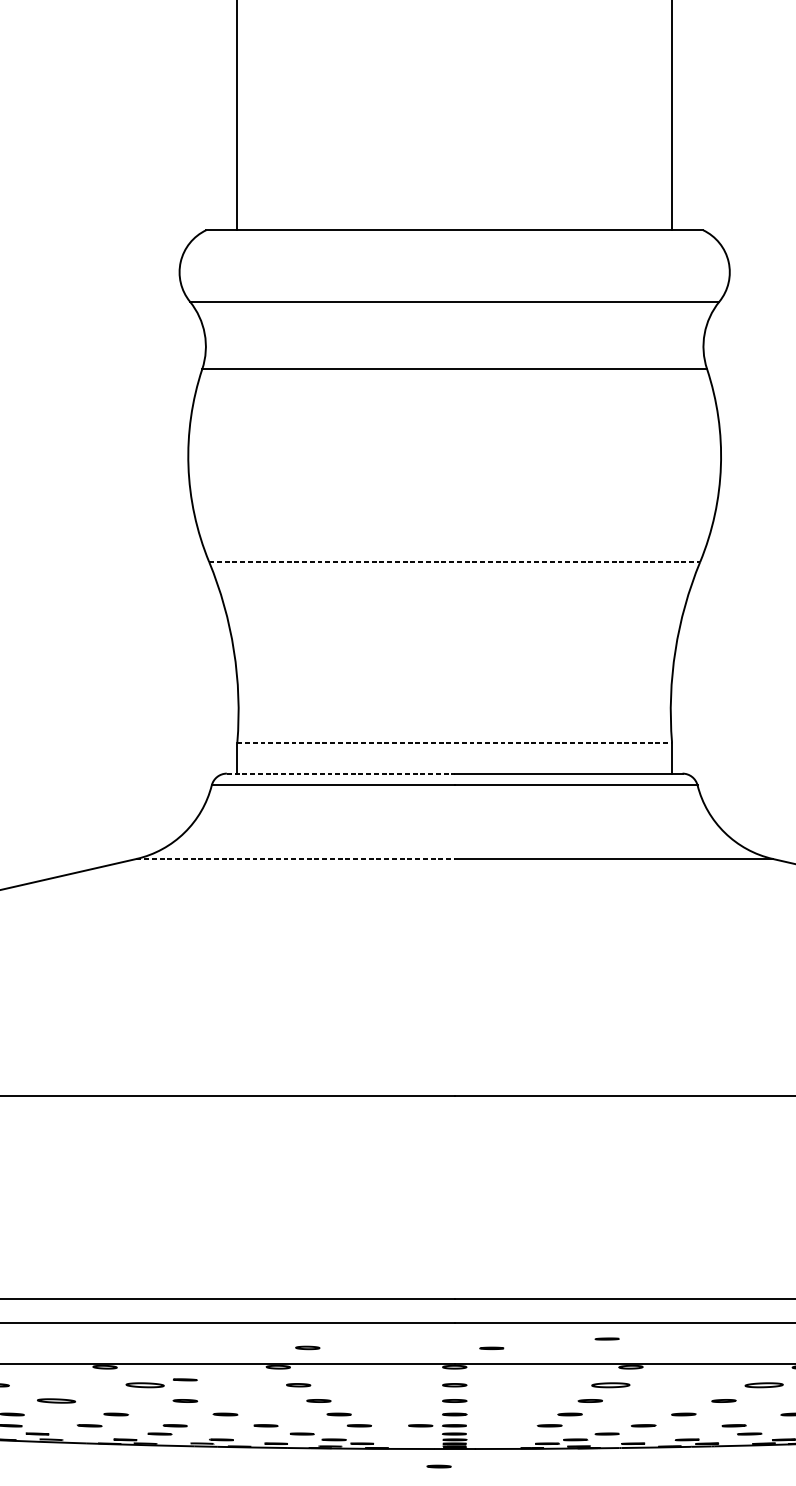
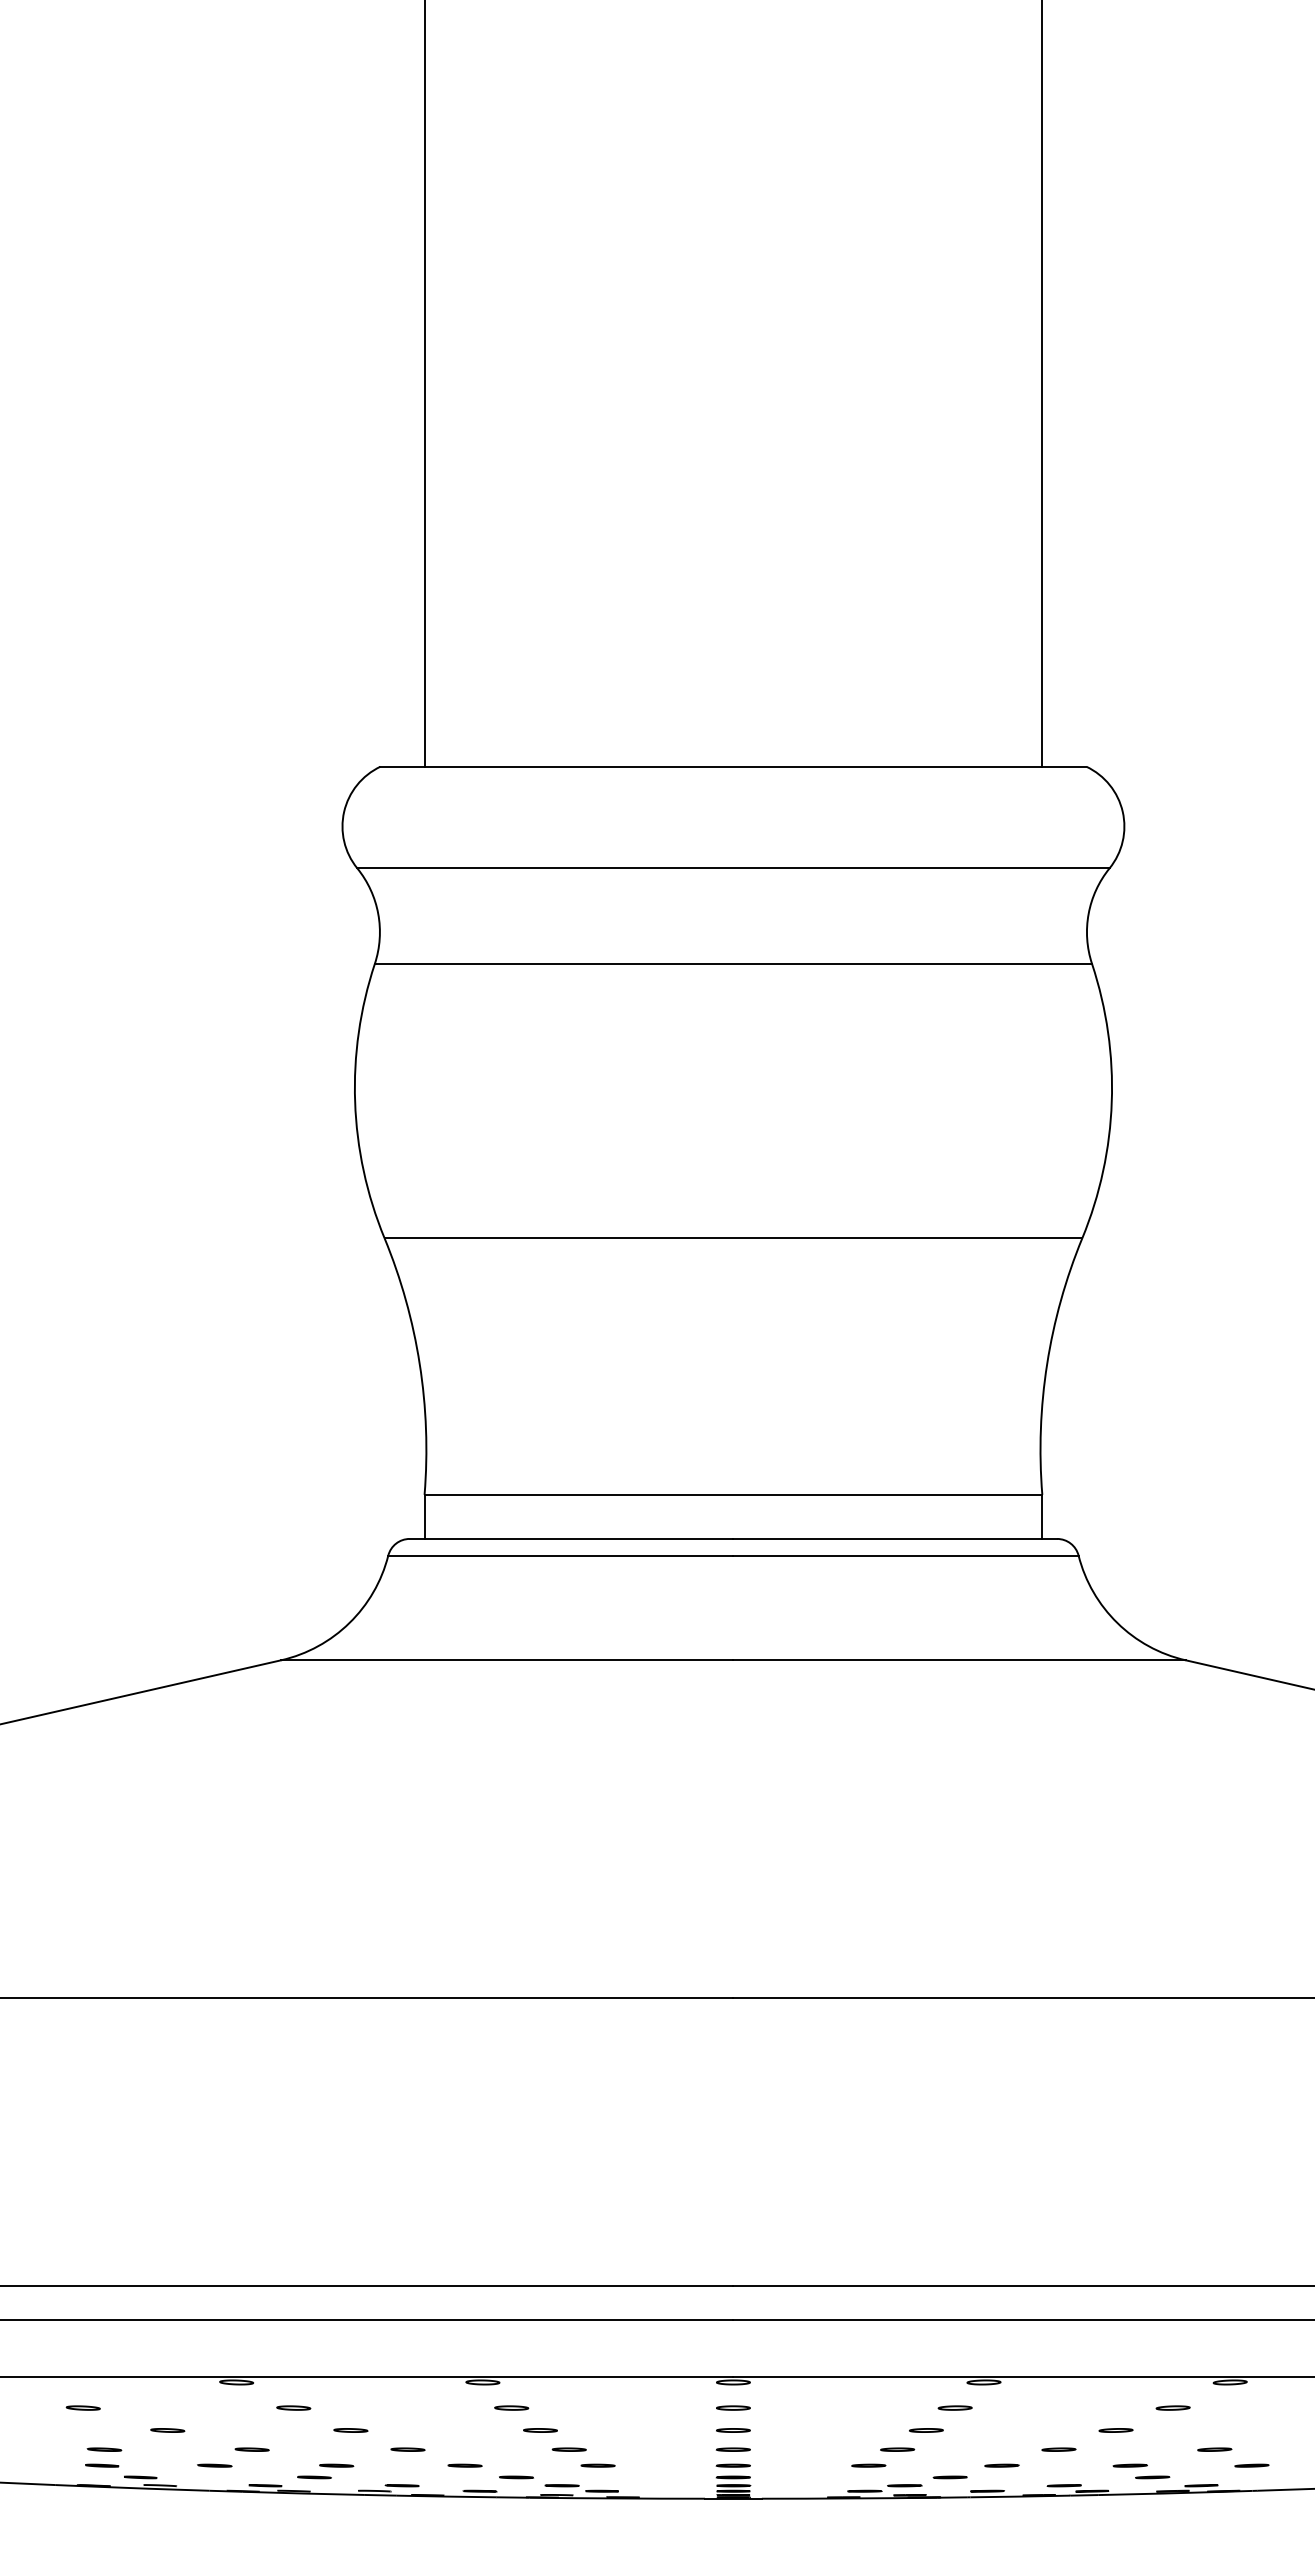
line: (454, 562) -> (733, 1238), dashed -> solid
line: (454, 742) -> (733, 1494), dashed -> solid
line: (340, 773) -> (571, 1538), dashed -> solid
line: (295, 859) -> (507, 1660), dashed -> solid
line: (606, 1339) -> (949, 2342), removed
part: (307, 1347) -> (524, 2354), removed
line: (491, 1348) -> (785, 2355), removed
line: (185, 1379) -> (350, 2400), removed
part: (145, 1384) -> (293, 2407), size x0.62
part: (610, 1384) -> (954, 2407), size x0.62
part: (763, 1384) -> (1172, 2407), size x0.62
part: (56, 1401) -> (167, 2430), size x0.62
line: (420, 1425) -> (684, 2465), removed
line: (438, 1466) -> (710, 2523), removed

